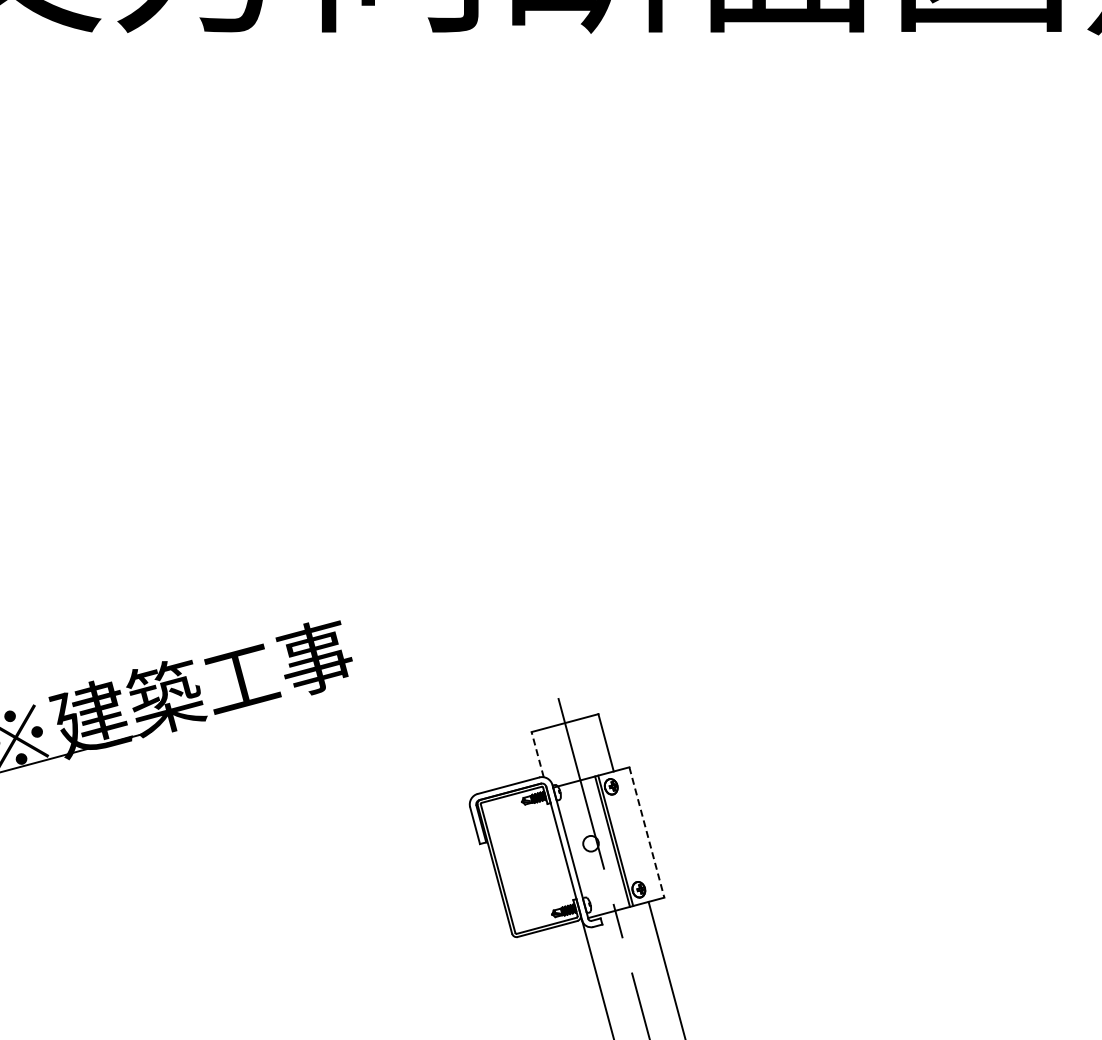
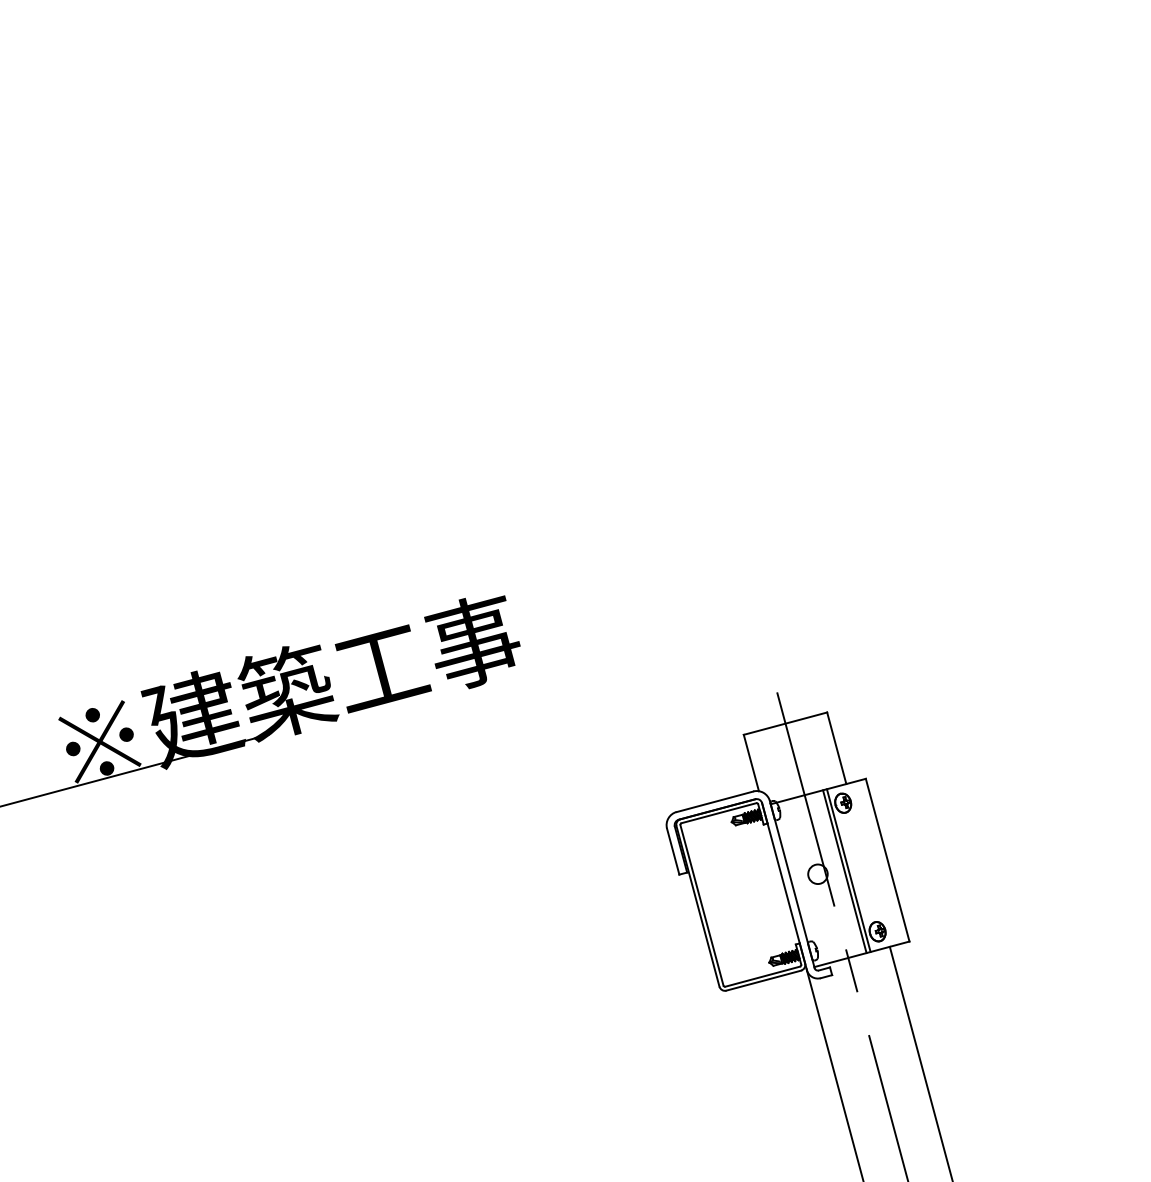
line: (537, 754) -> (751, 762), dashed -> solid
line: (647, 832) -> (888, 860), dashed -> solid

